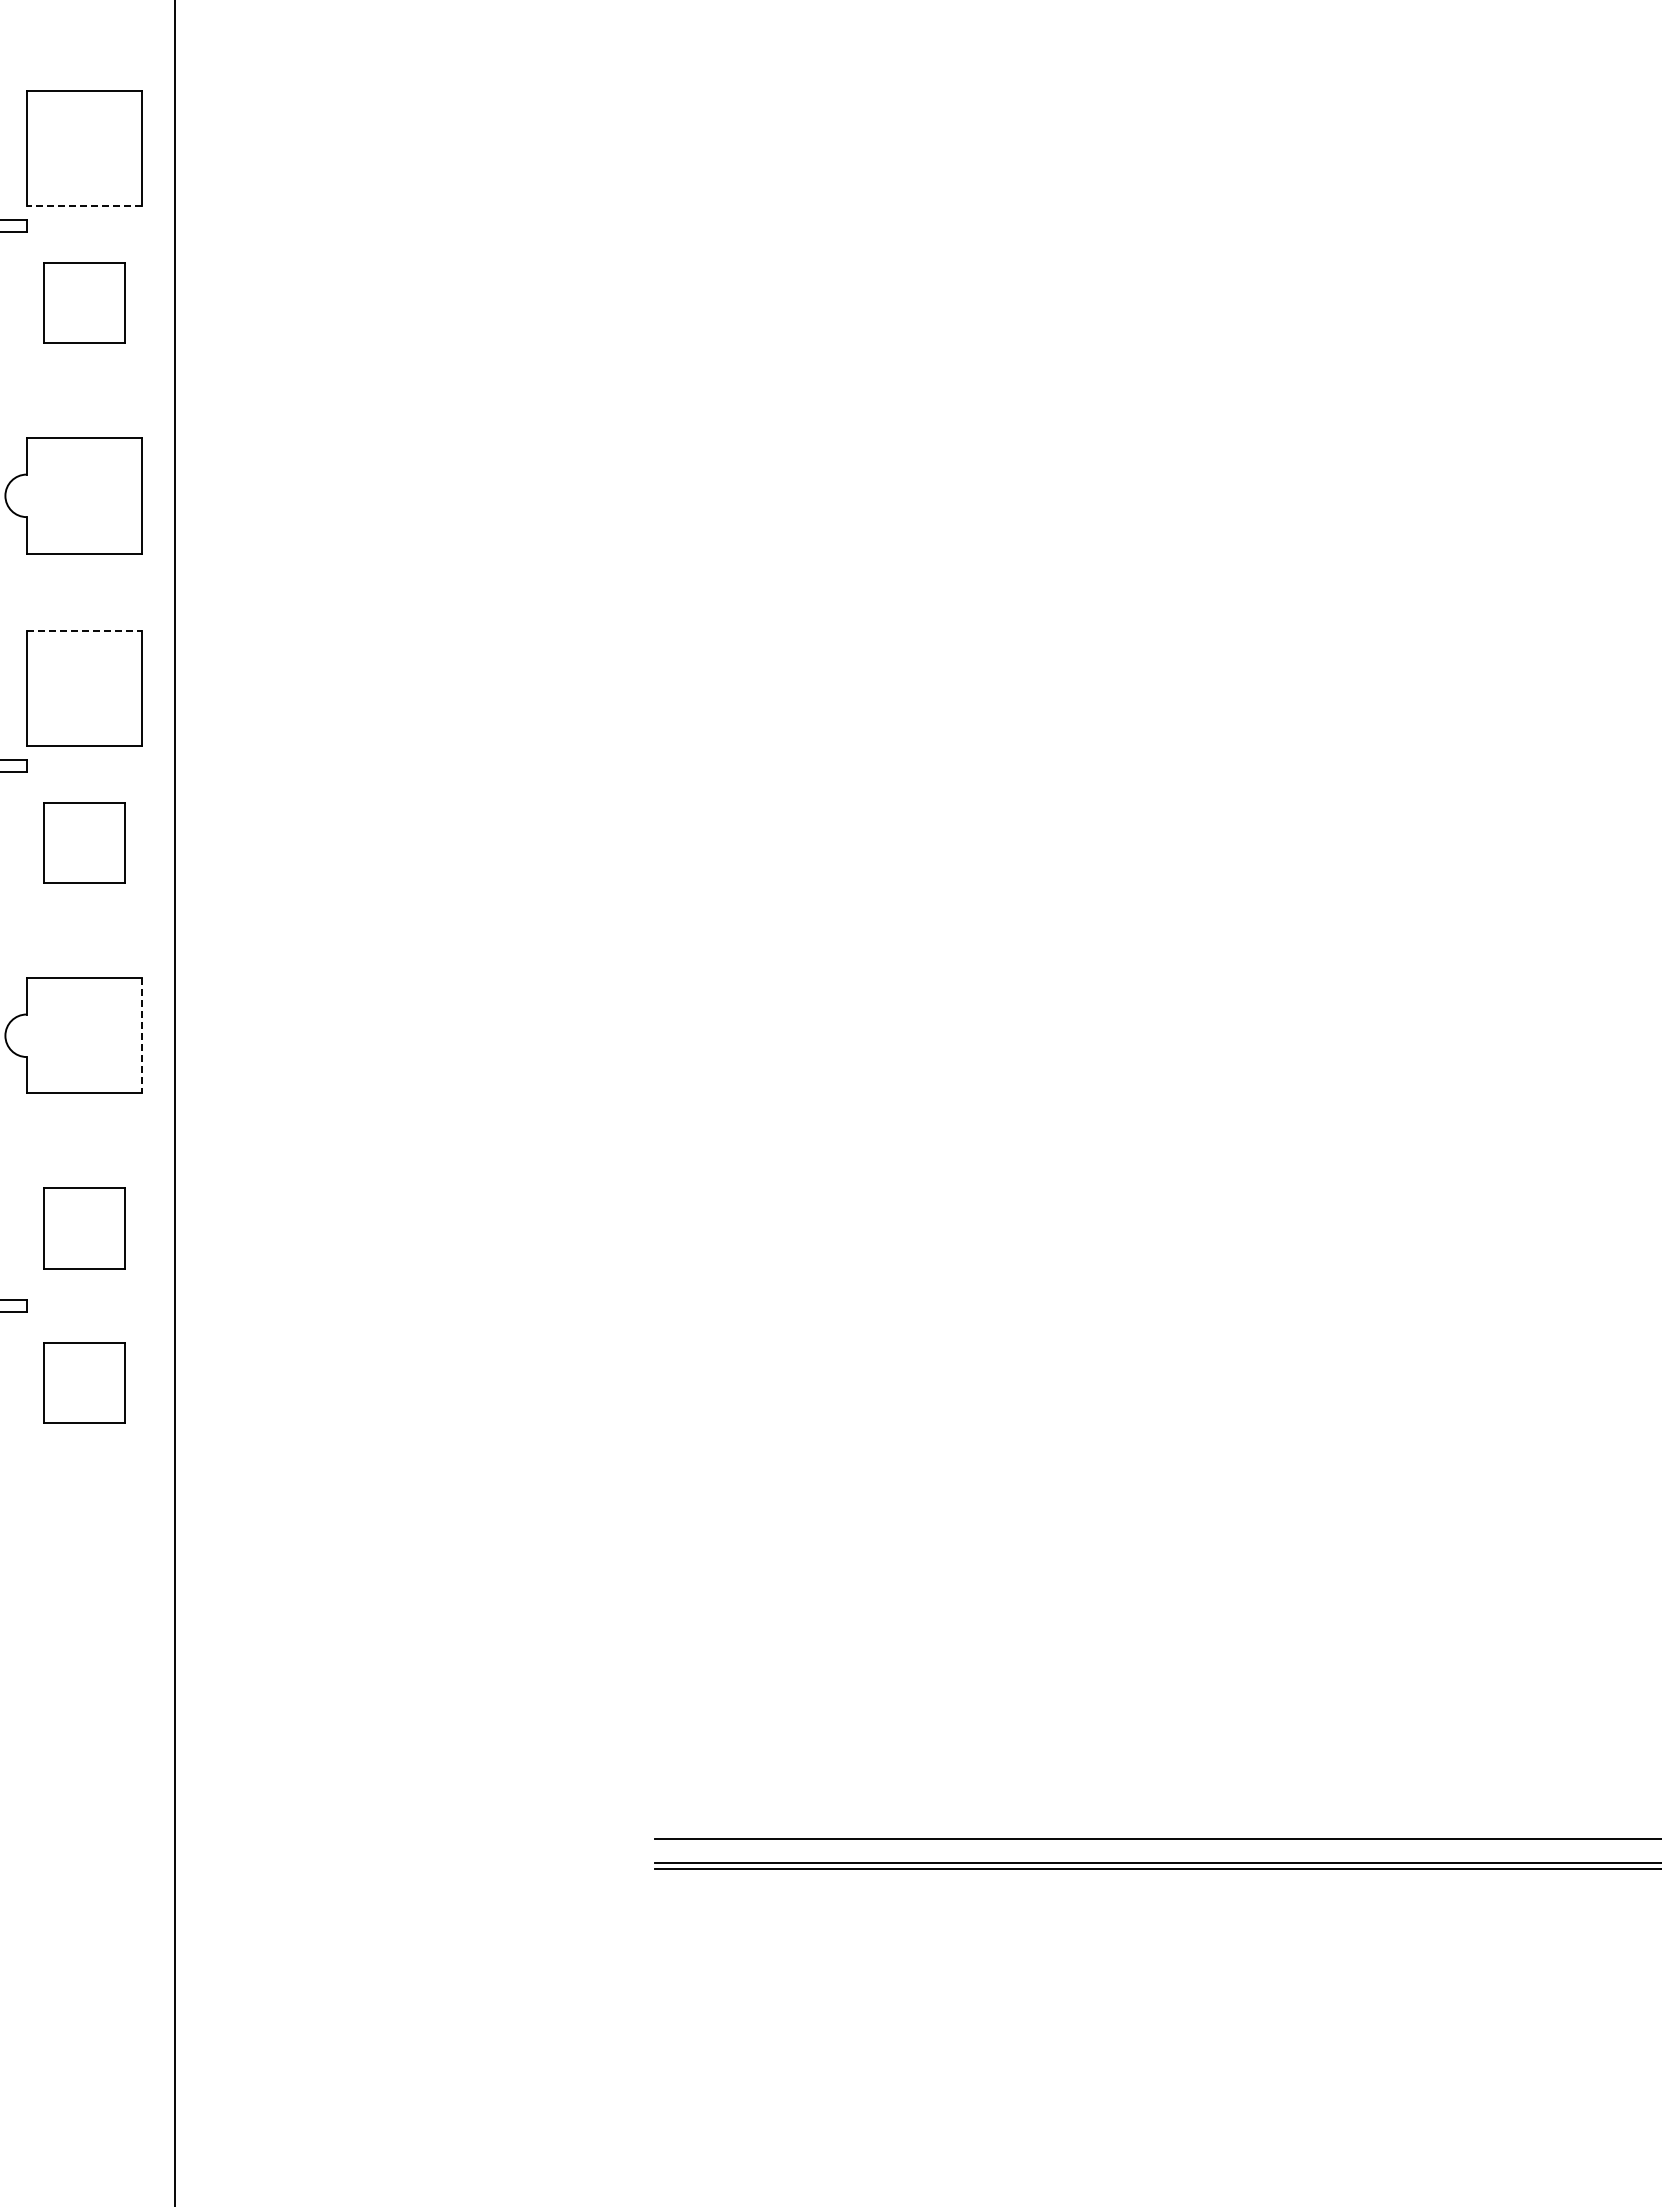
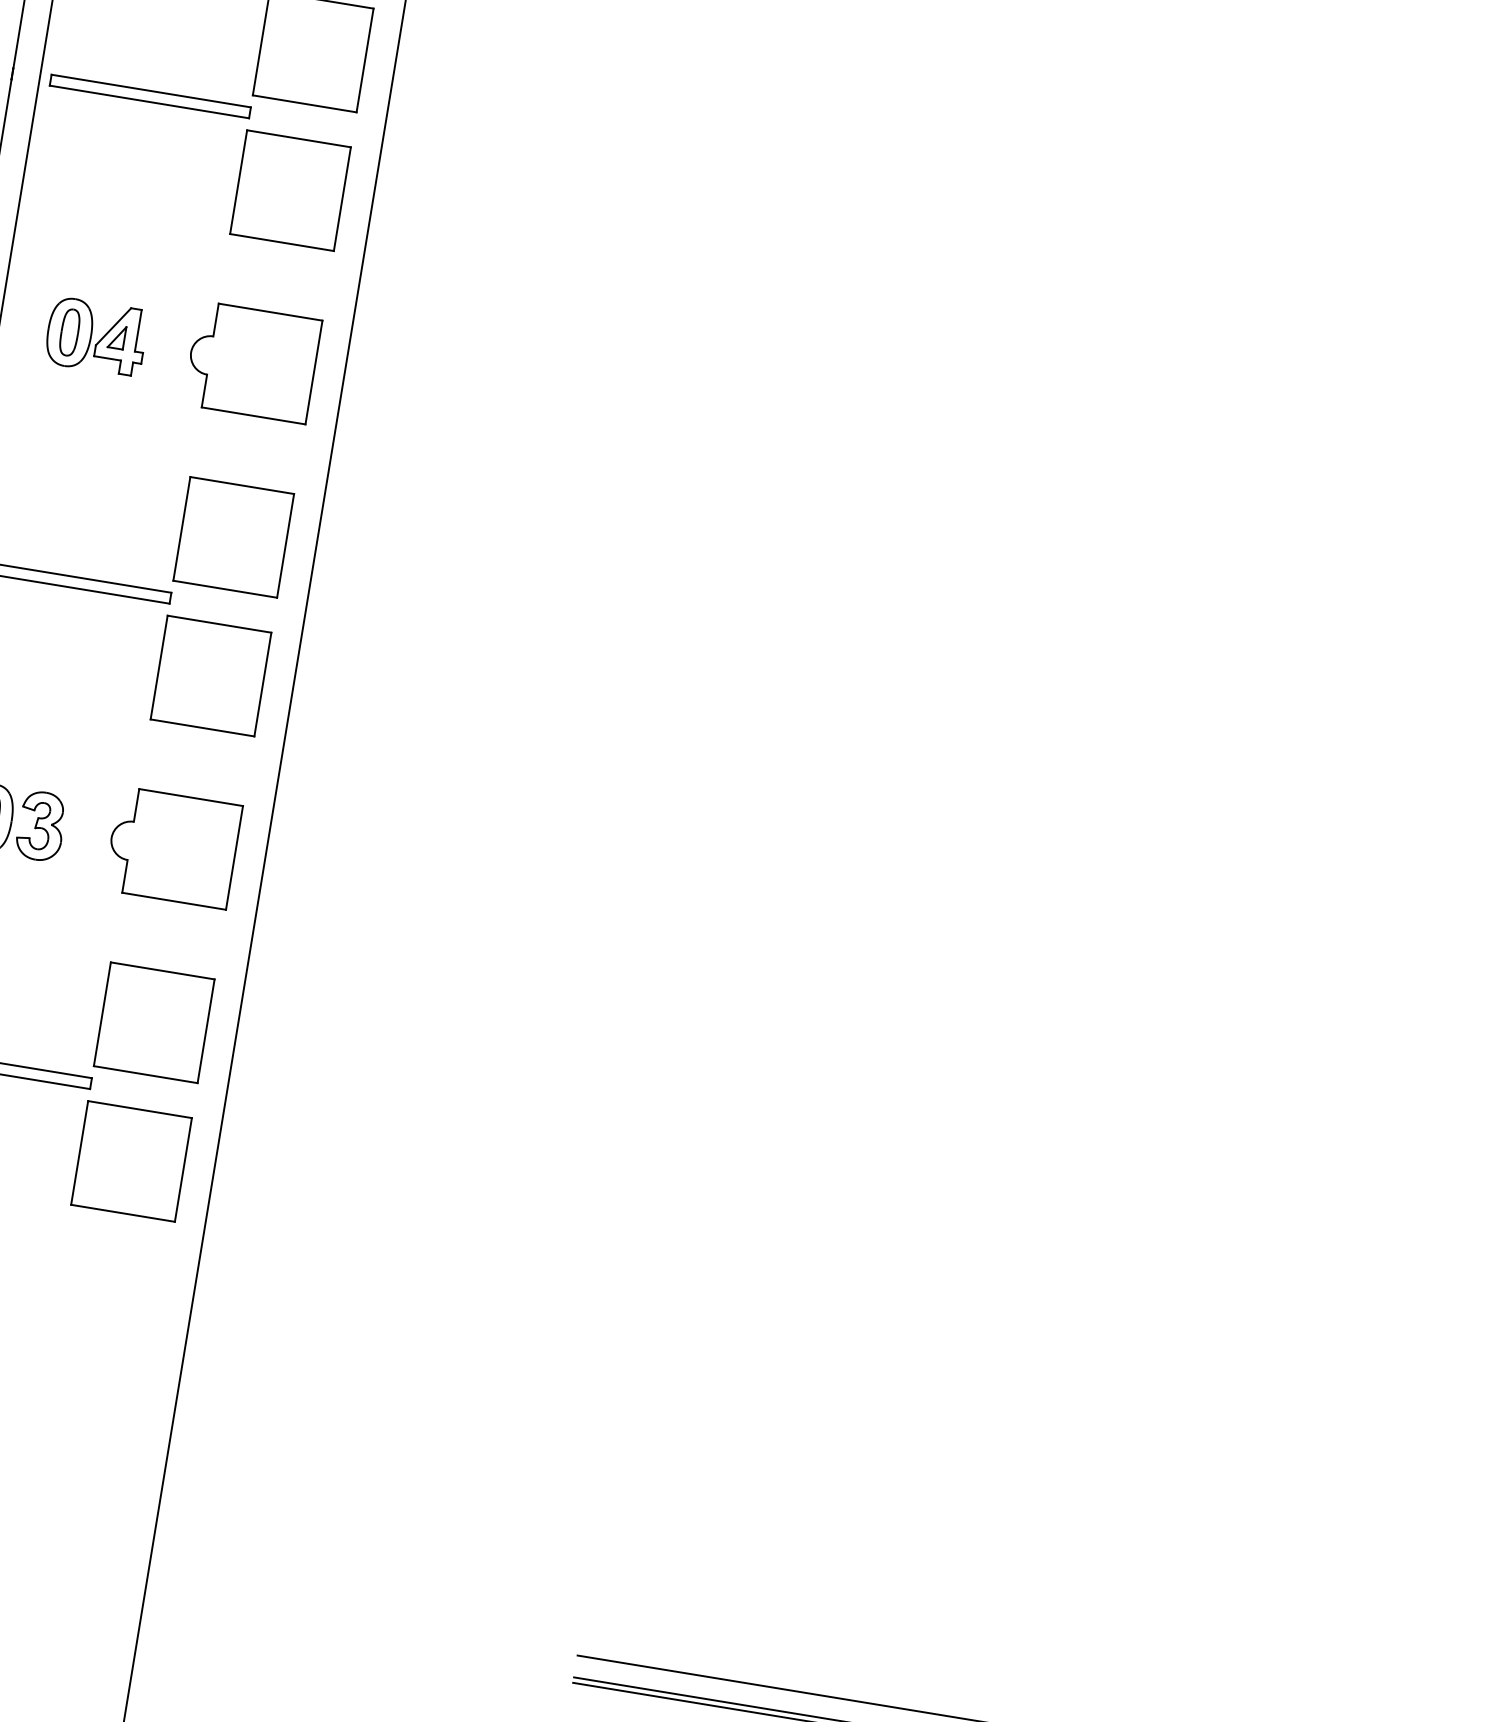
line: (84, 206) -> (304, 103), dashed -> solid
part: (84, 302) -> (290, 190), size x1.43
line: (84, 631) -> (242, 485), dashed -> solid
part: (84, 842) -> (211, 675), size x1.43
line: (142, 1035) -> (234, 857), dashed -> solid
part: (84, 1228) -> (154, 1022), size x1.43
part: (84, 1382) -> (131, 1161), size x1.43

